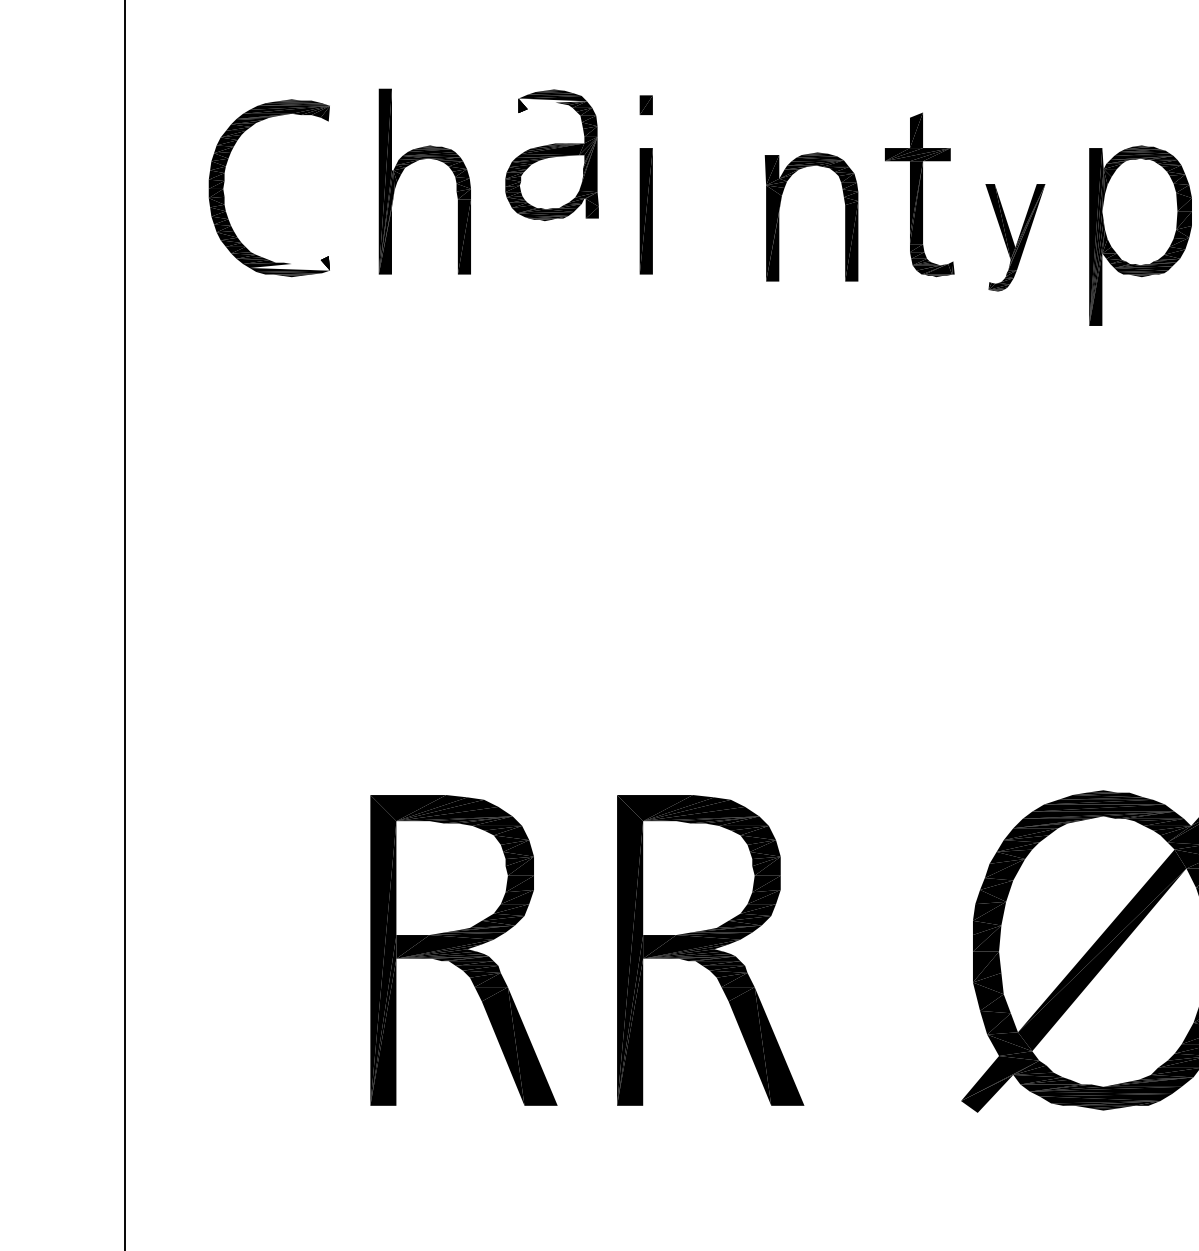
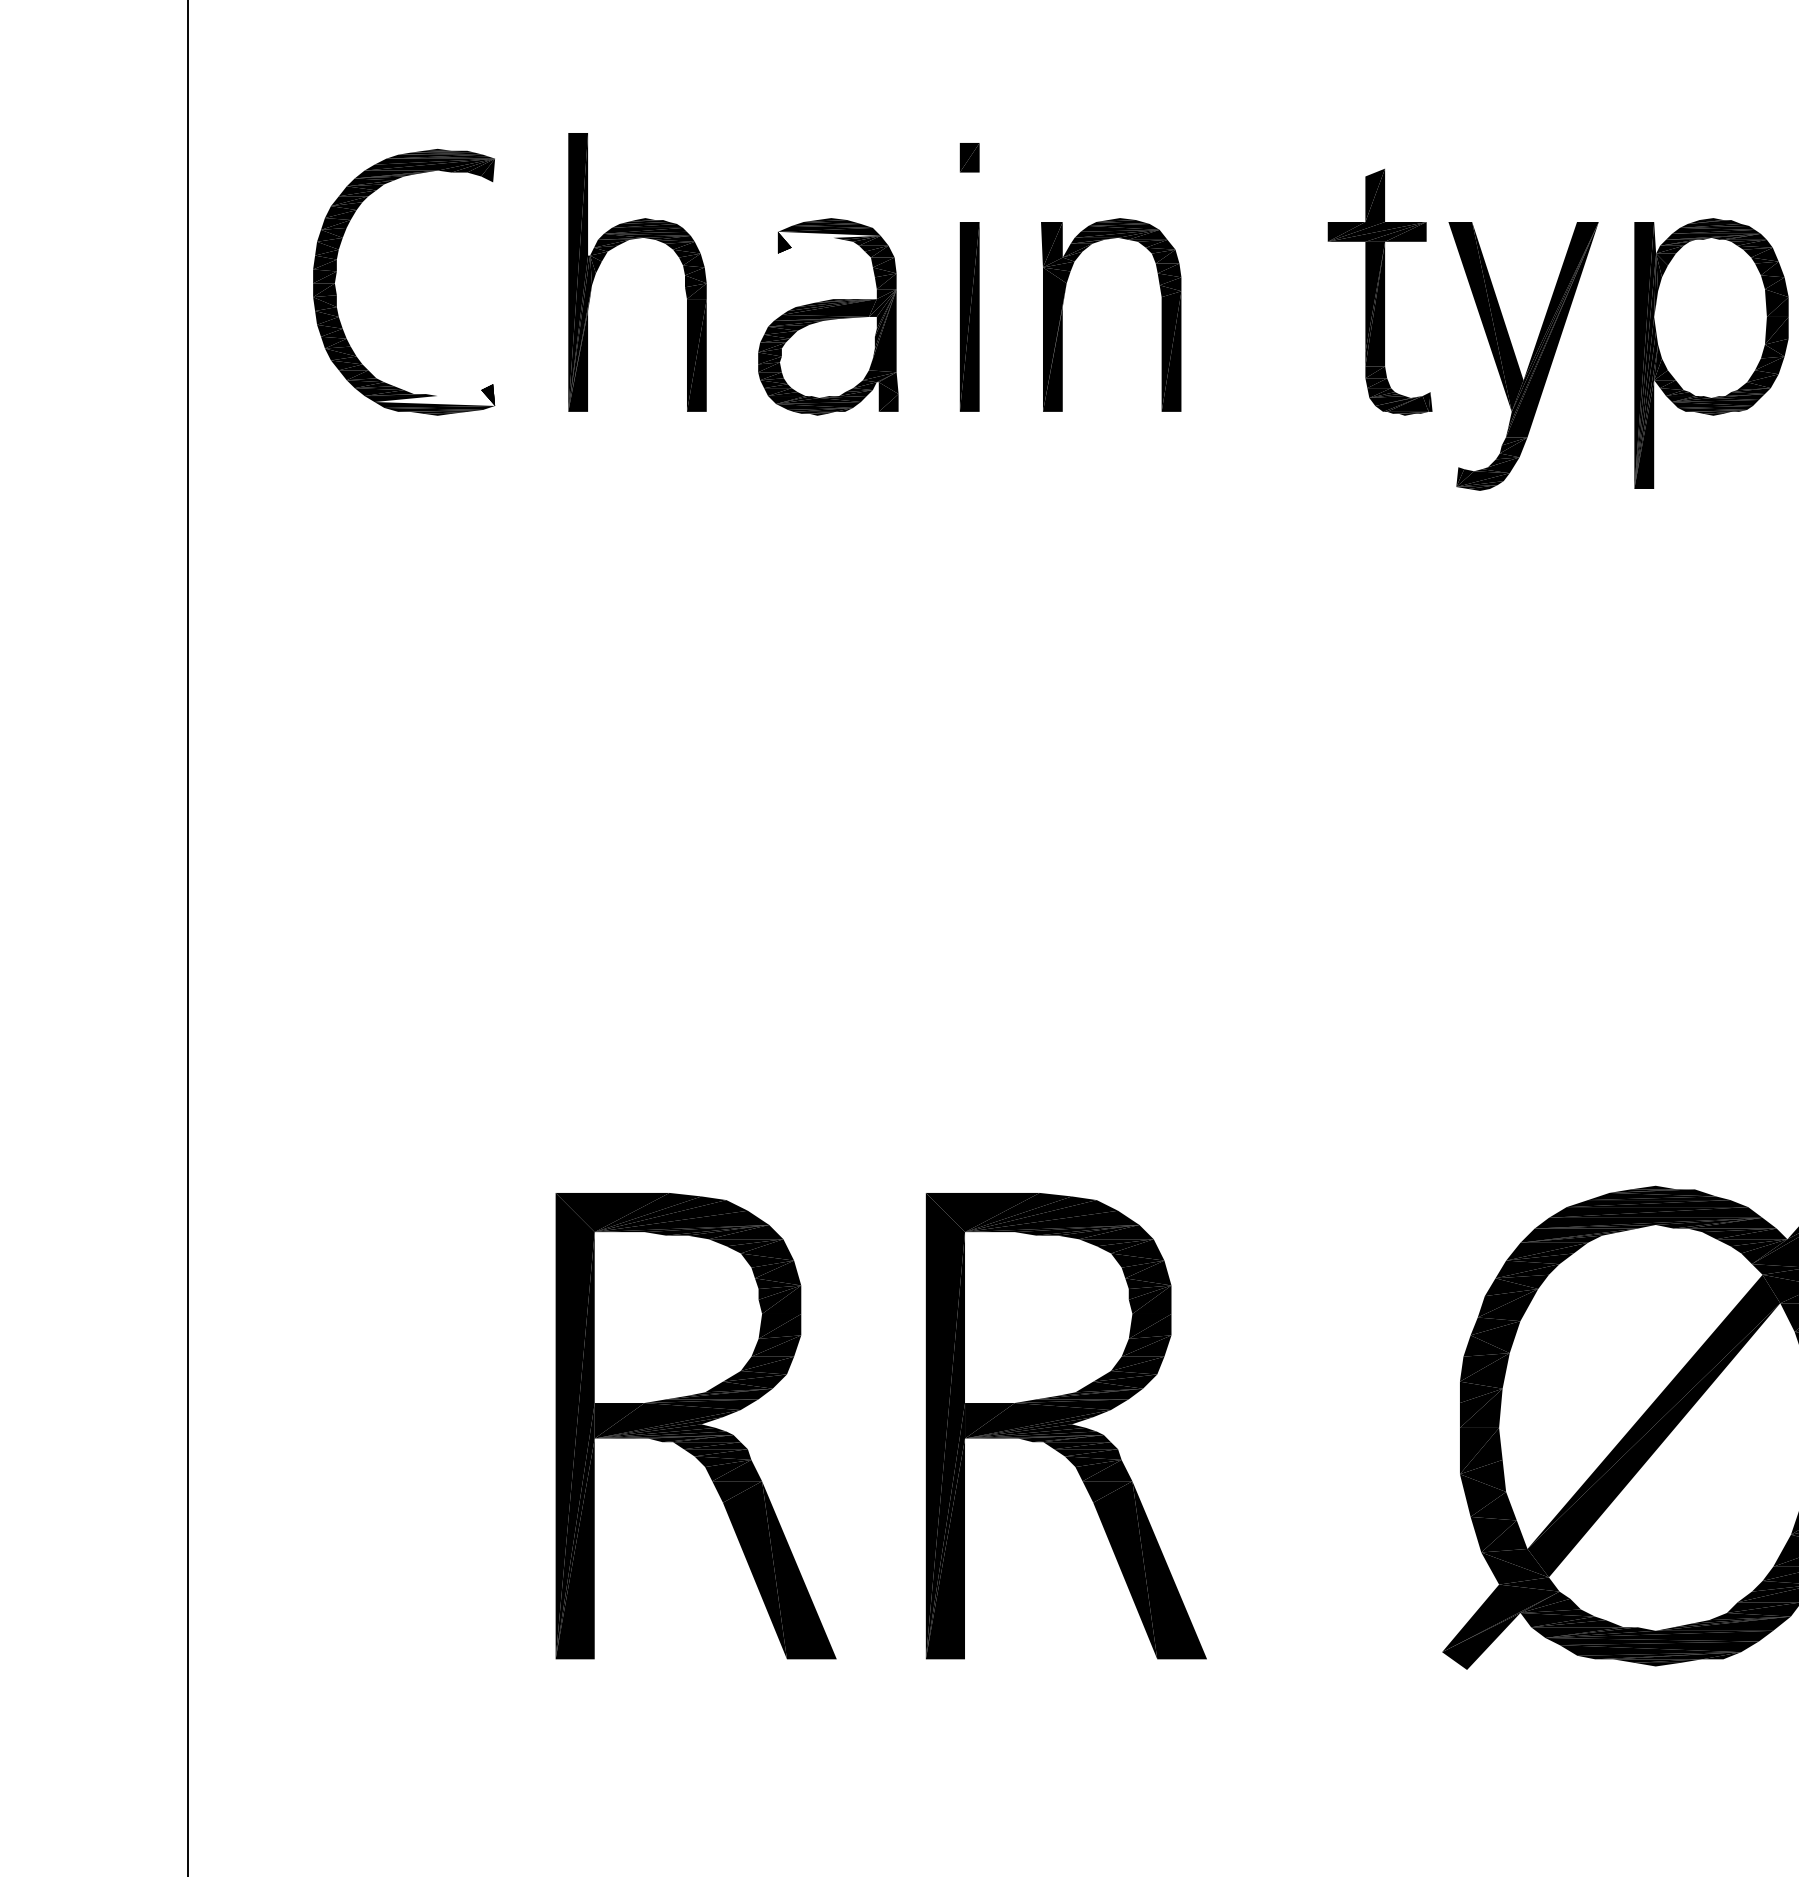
part: (551, 155) -> (827, 317), moved
part: (779, 216) -> (1063, 314), moved
part: (1015, 237) -> (1523, 356), size x1.67

